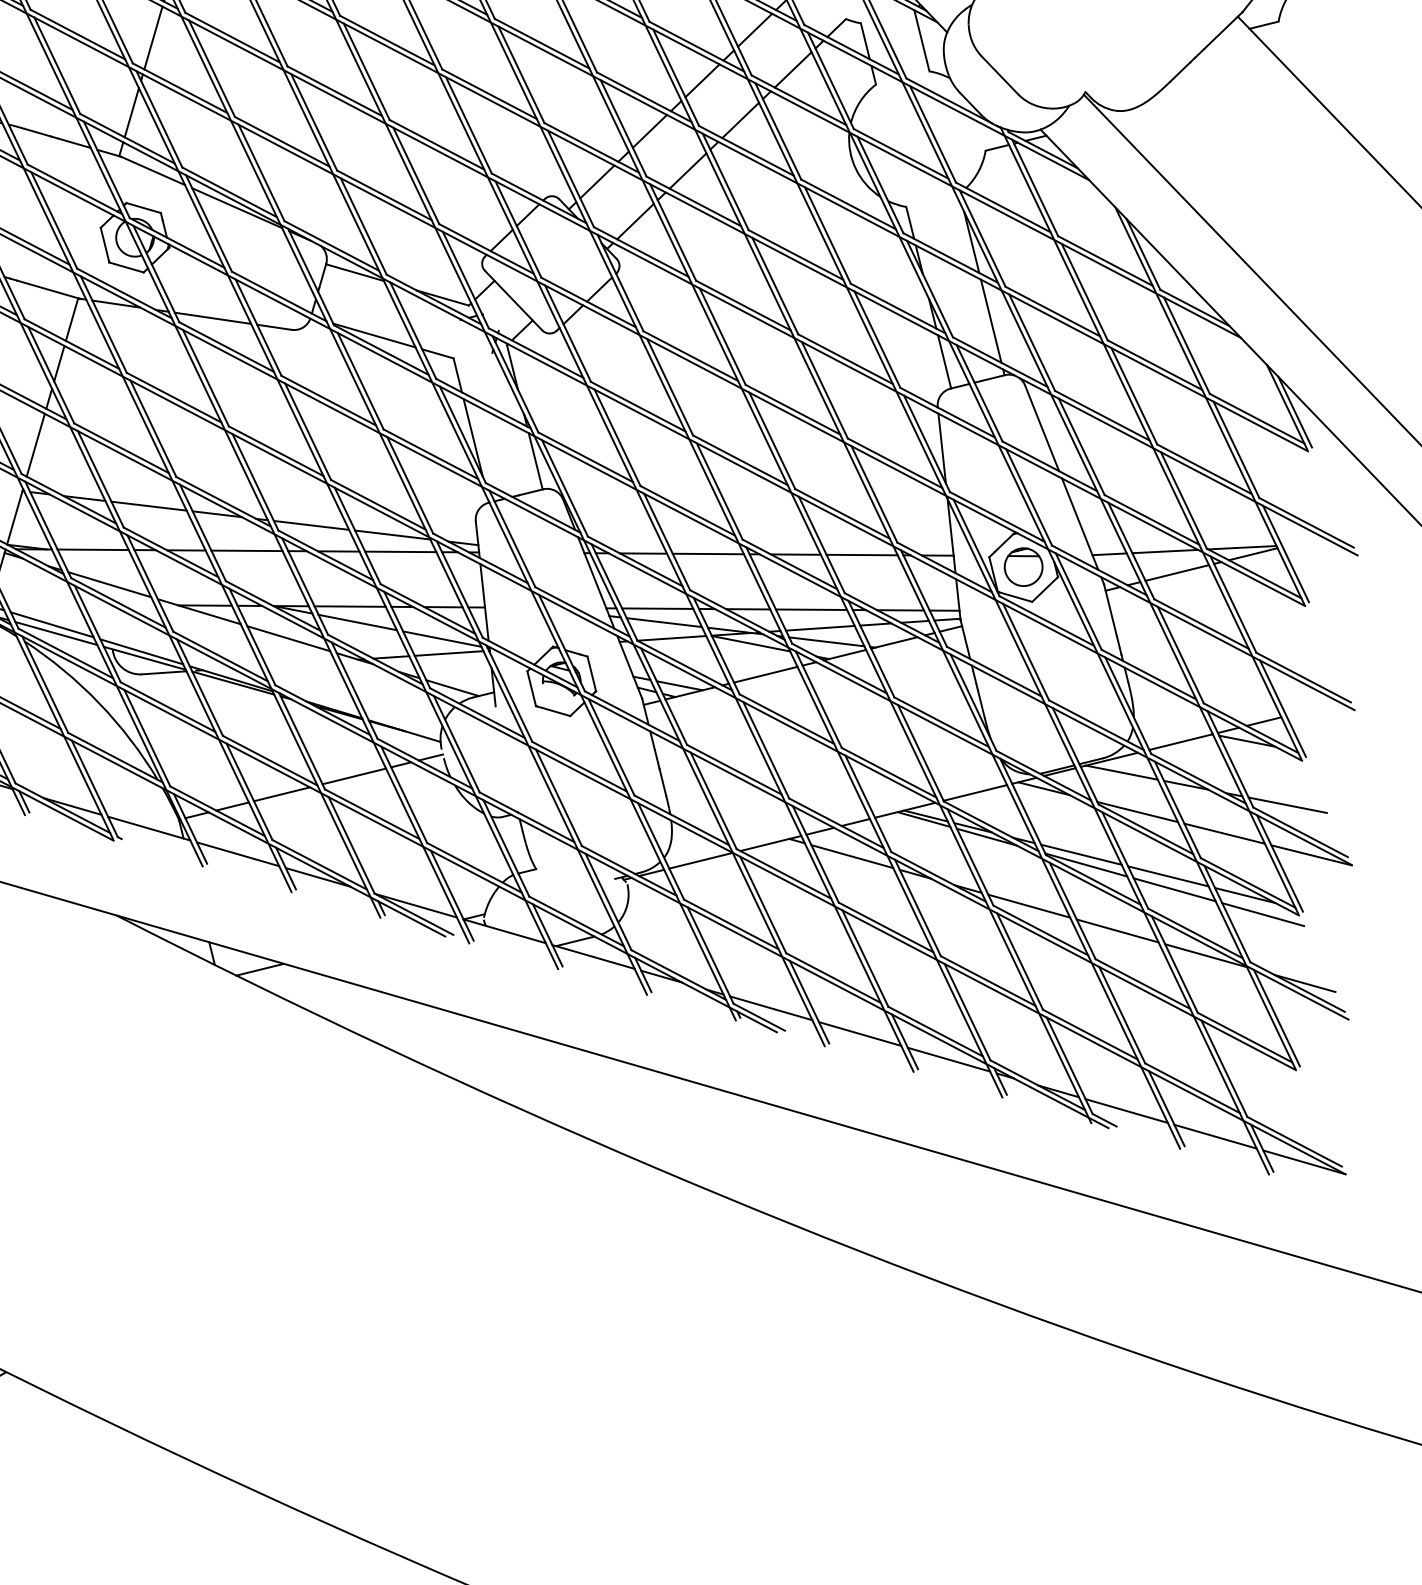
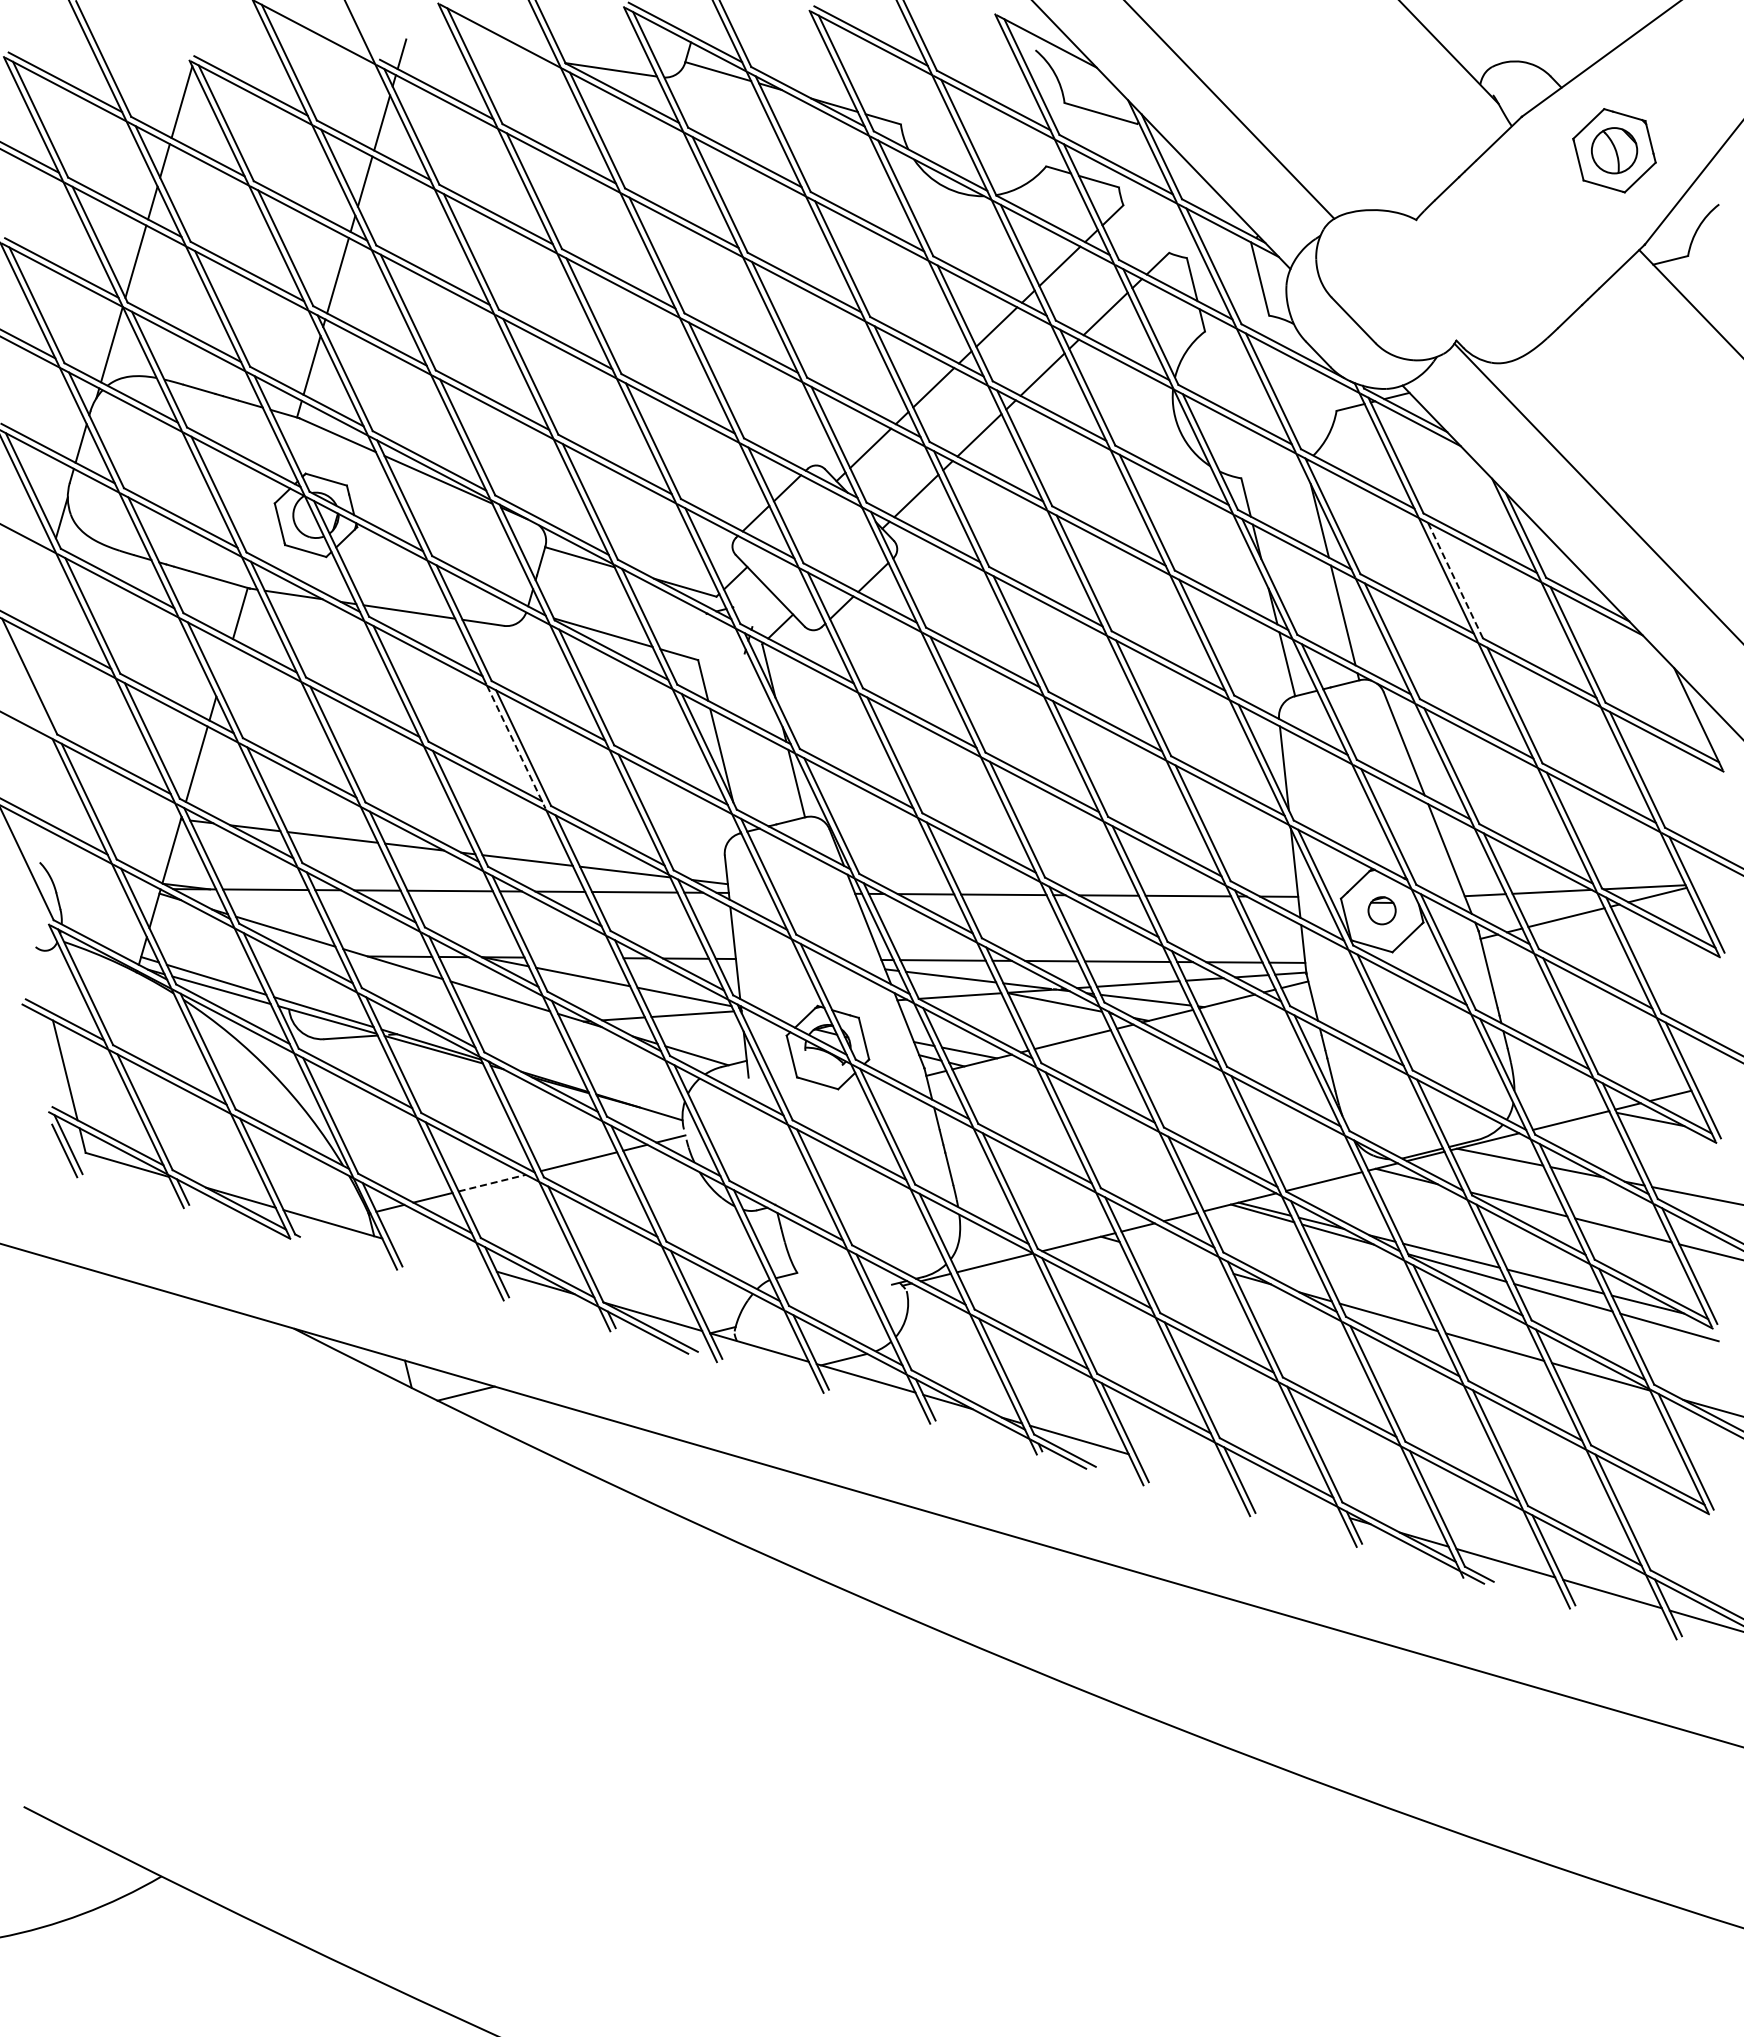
line: (1084, 292) -> (1455, 580), solid -> dashed
line: (58, 363) -> (224, 666), removed
line: (1294, 412) -> (1707, 724), removed
line: (302, 431) -> (516, 747), solid -> dashed
part: (1023, 567) -> (1381, 910), size x0.6
line: (349, 606) -> (573, 957), removed
line: (282, 794) -> (492, 1183), solid -> dashed
line: (238, 853) -> (439, 1254), removed
line: (852, 856) -> (1176, 1257), removed
line: (859, 1033) -> (1185, 1470), removed
line: (948, 1059) -> (1292, 1501), removed

